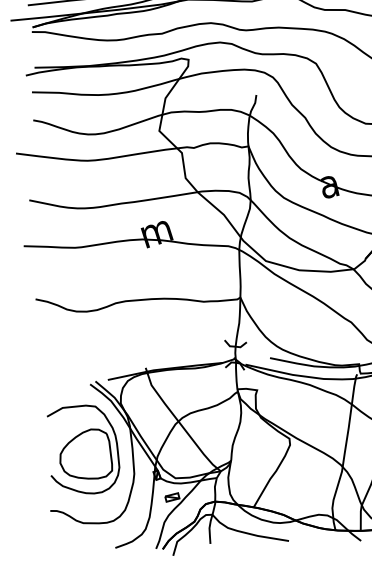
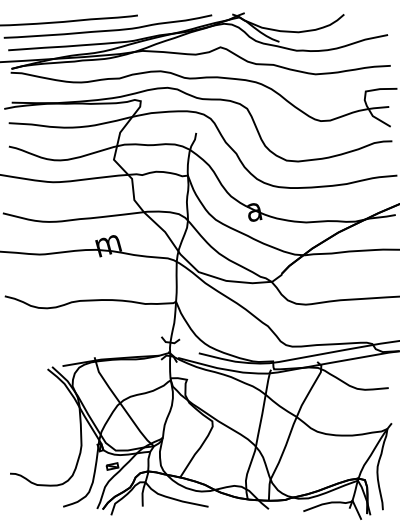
part: (84, 449) -> (40, 423), removed

